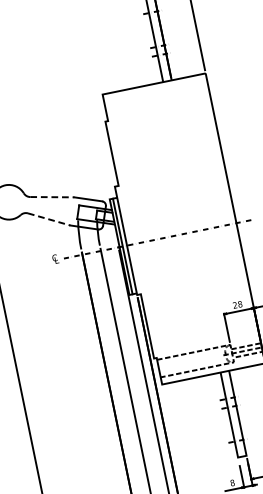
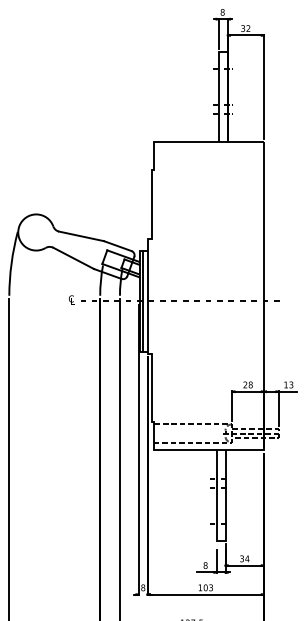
line: (52, 197) -> (81, 236), dashed -> solid
line: (48, 219) -> (73, 258), dashed -> solid

